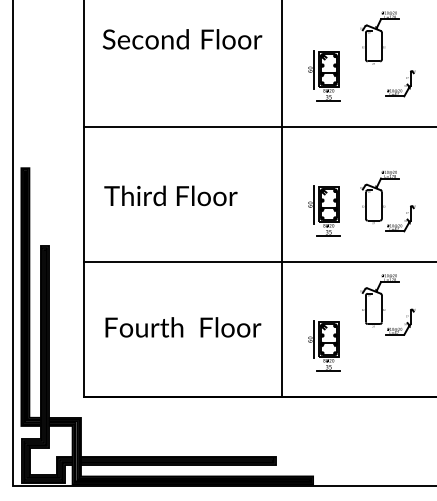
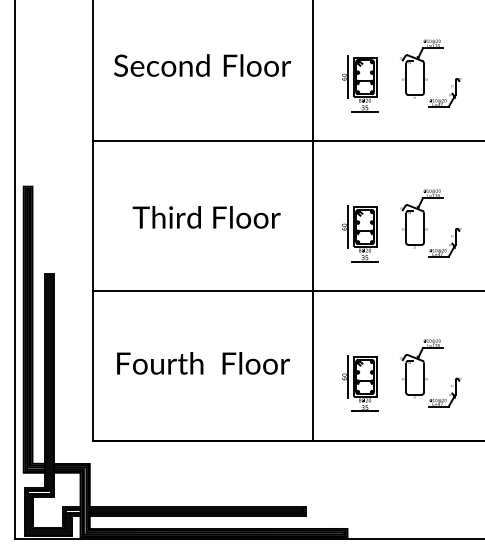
part: (379, 37) -> (421, 68), moved
text: (182, 39) -> (202, 65), moved
text: (170, 196) -> (206, 217), moved
part: (387, 304) -> (430, 373), moved

